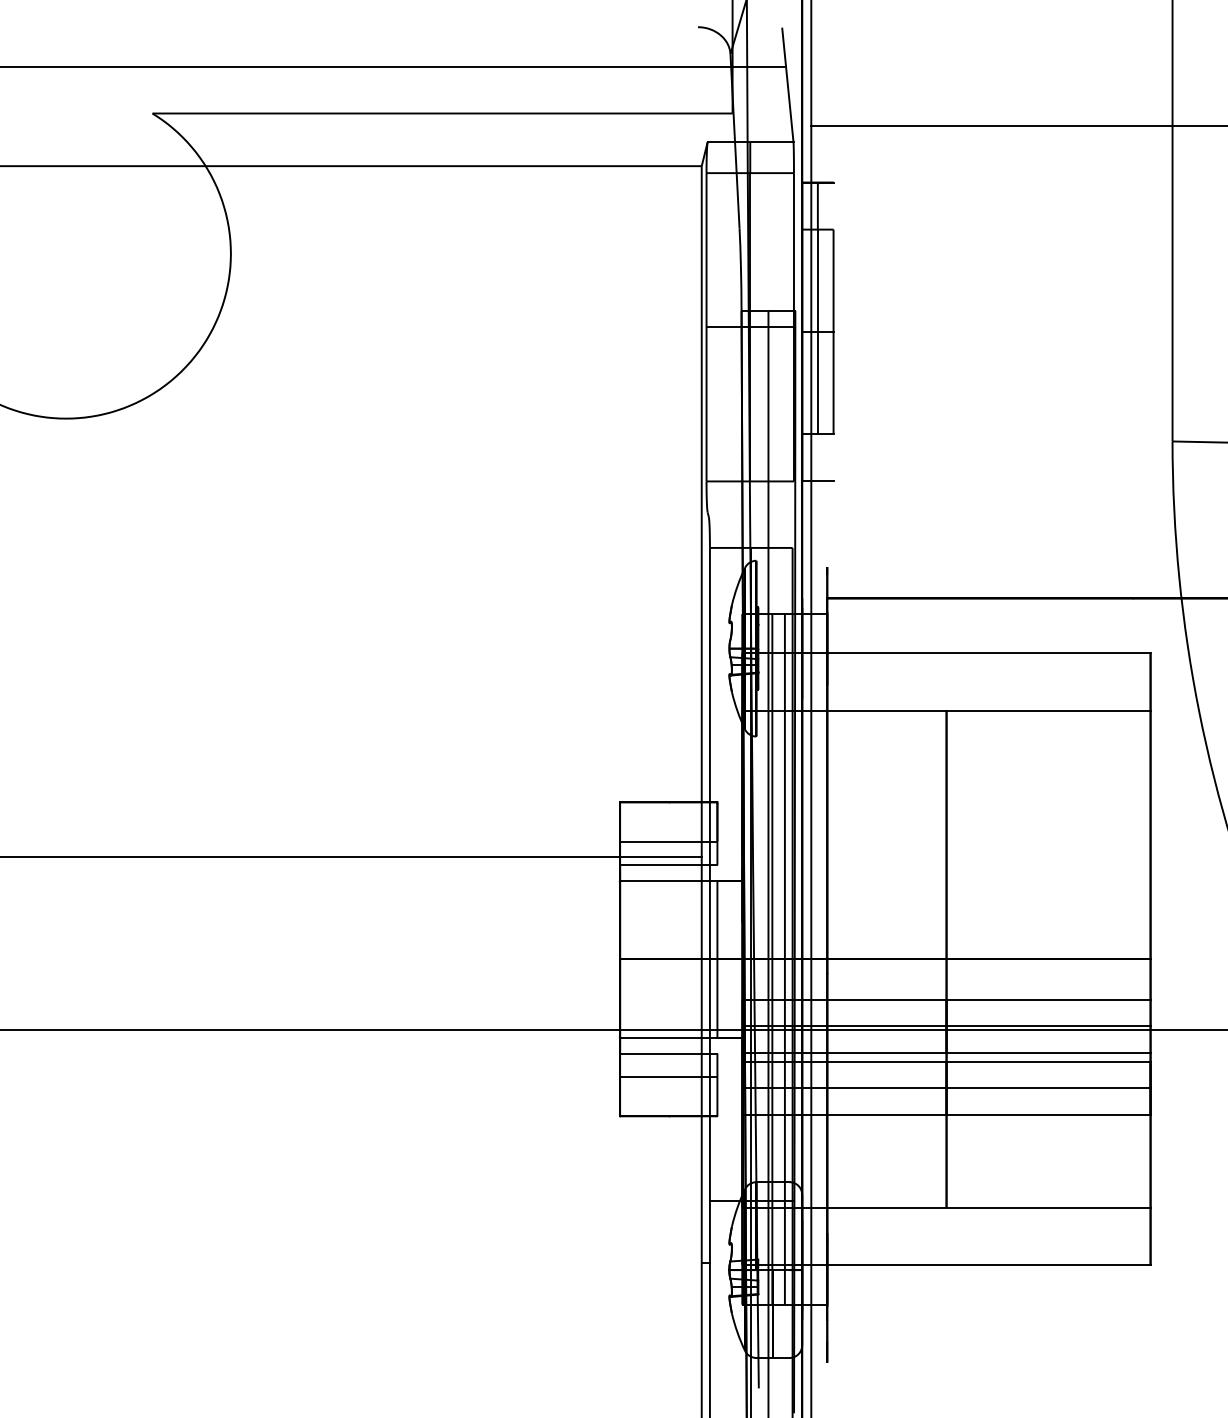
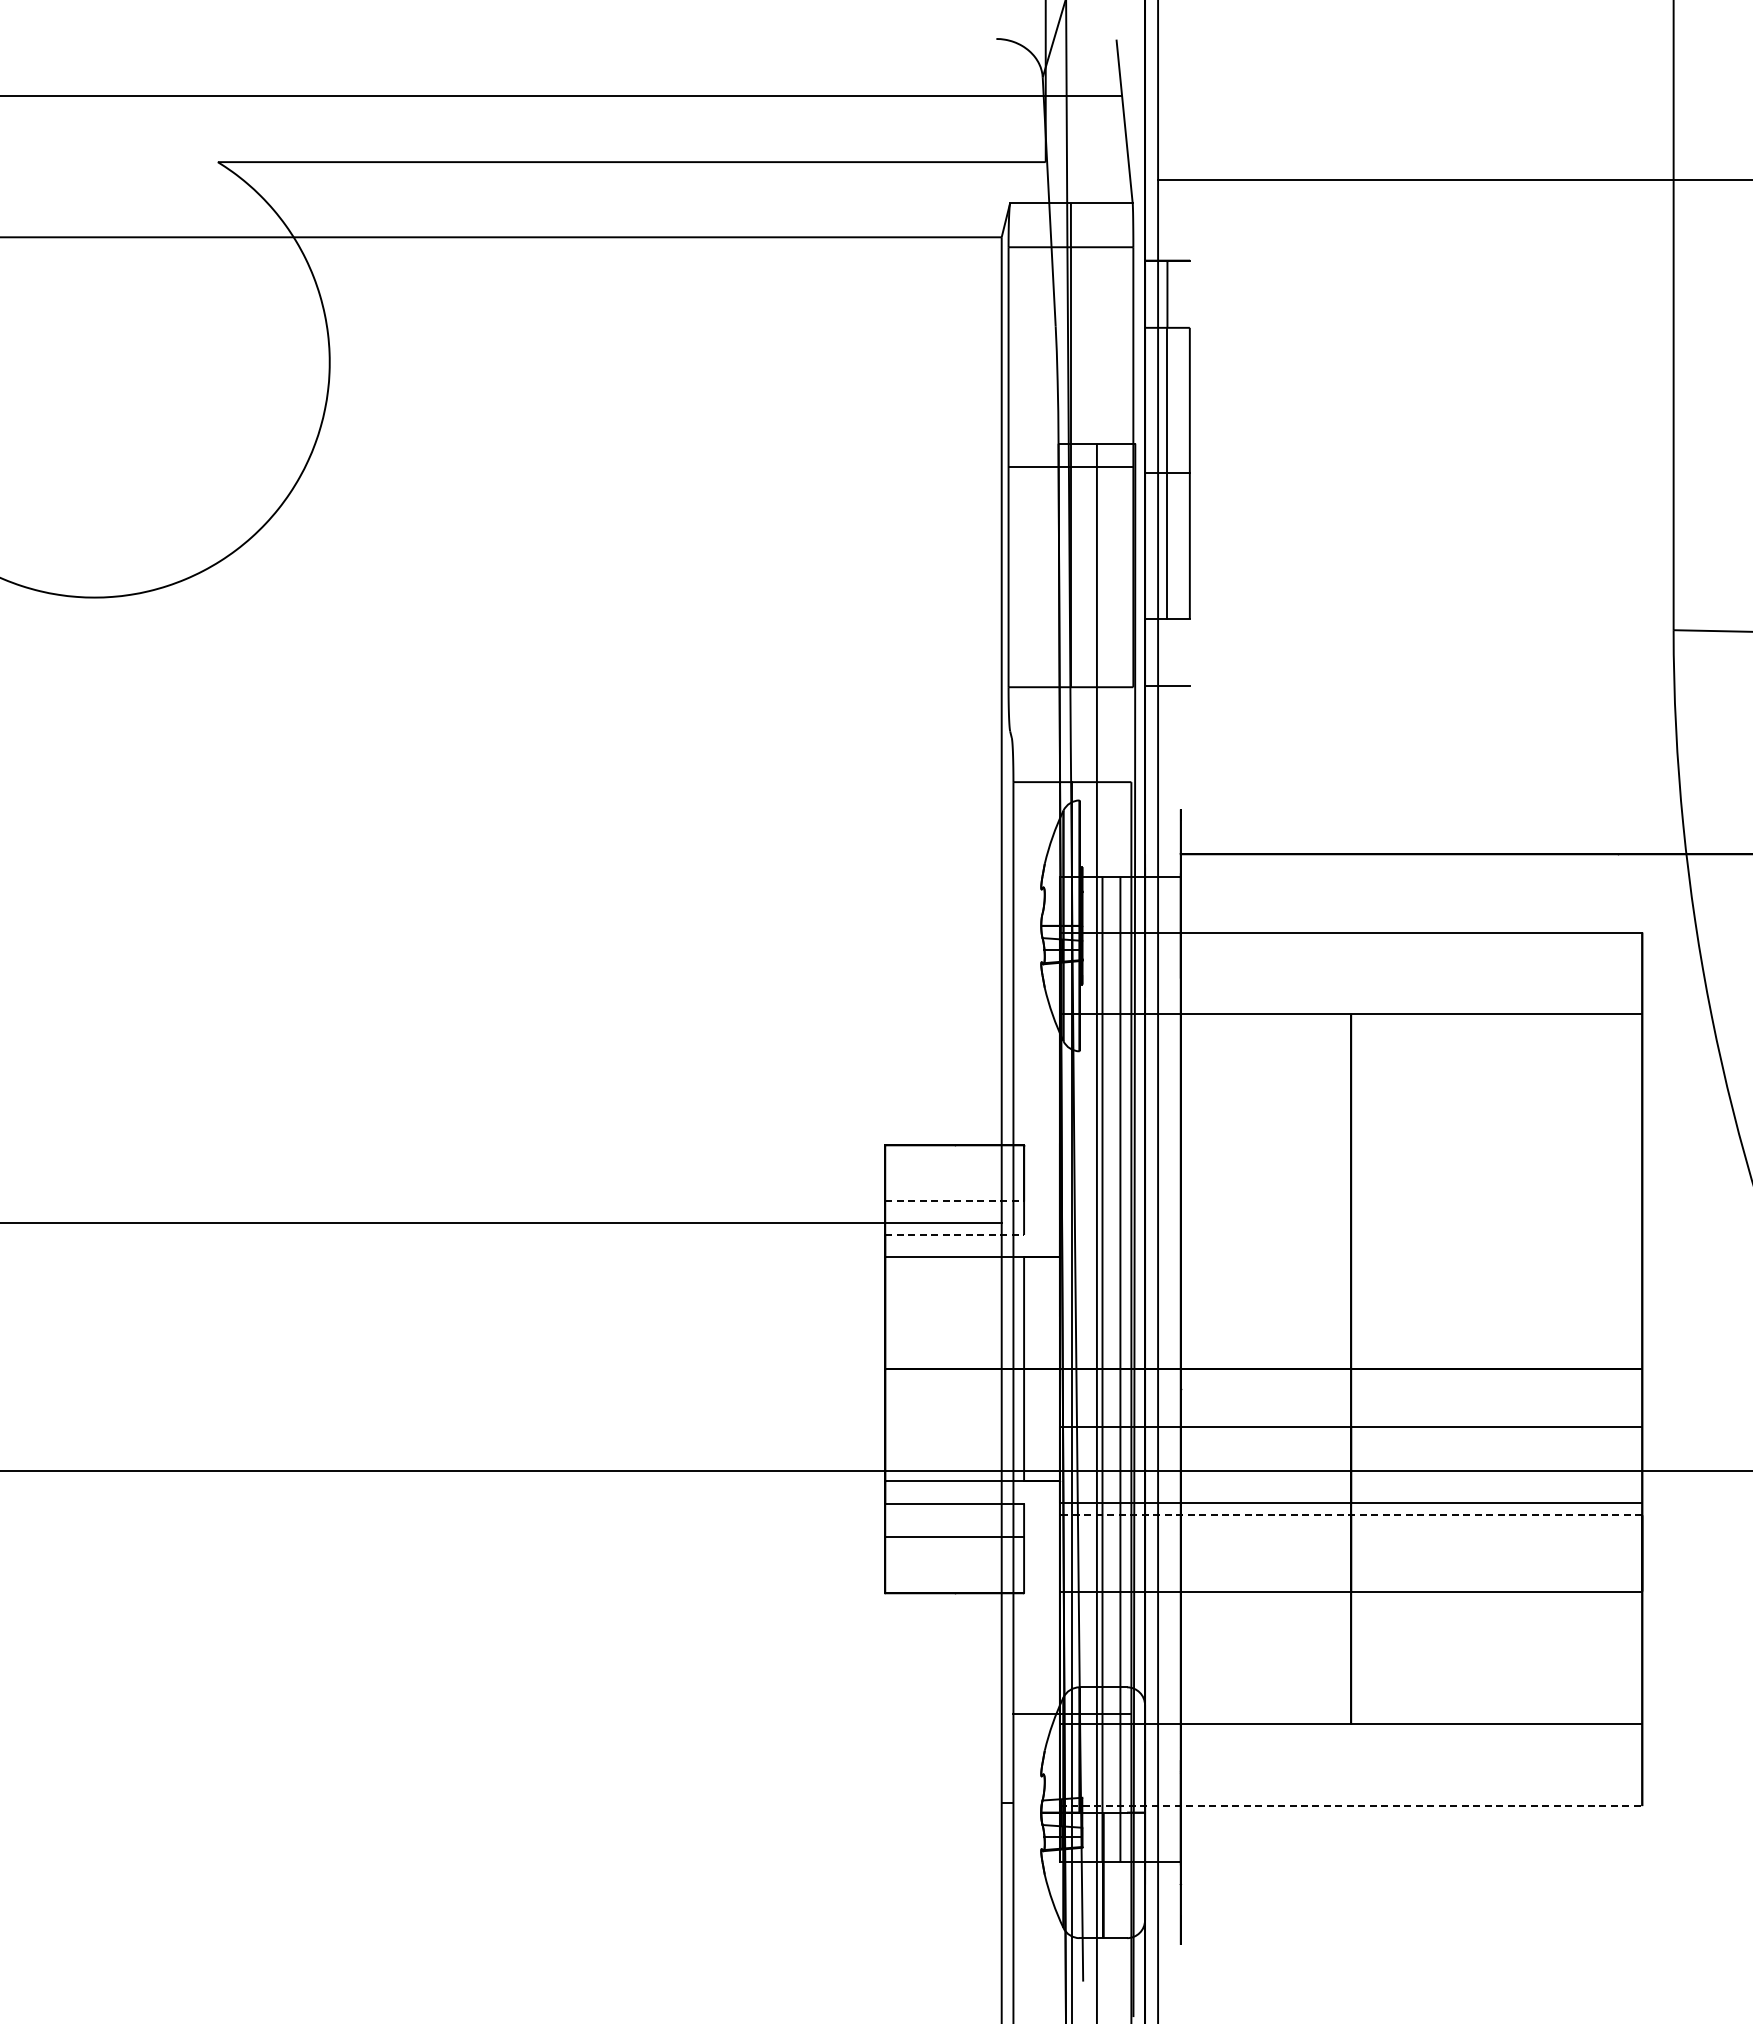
line: (669, 841) -> (955, 1201), solid -> dashed
line: (669, 864) -> (955, 1234), solid -> dashed
line: (946, 1026) -> (1350, 1464), removed
line: (946, 1061) -> (1350, 1515), solid -> dashed
line: (946, 1088) -> (1350, 1553), removed
line: (946, 1265) -> (1351, 1806), solid -> dashed

